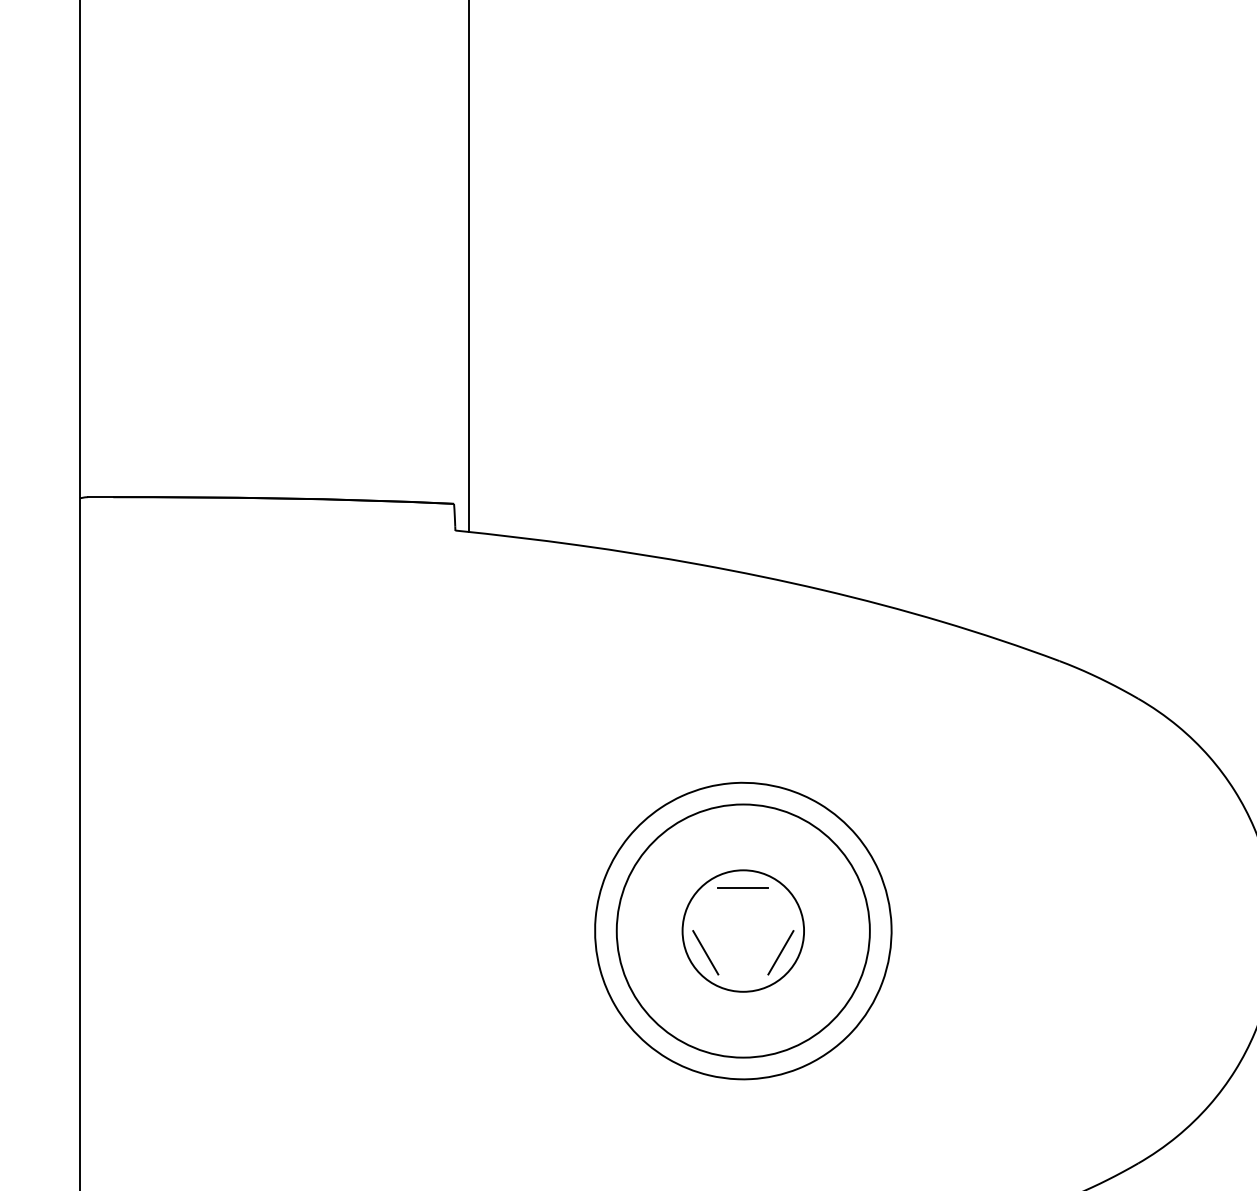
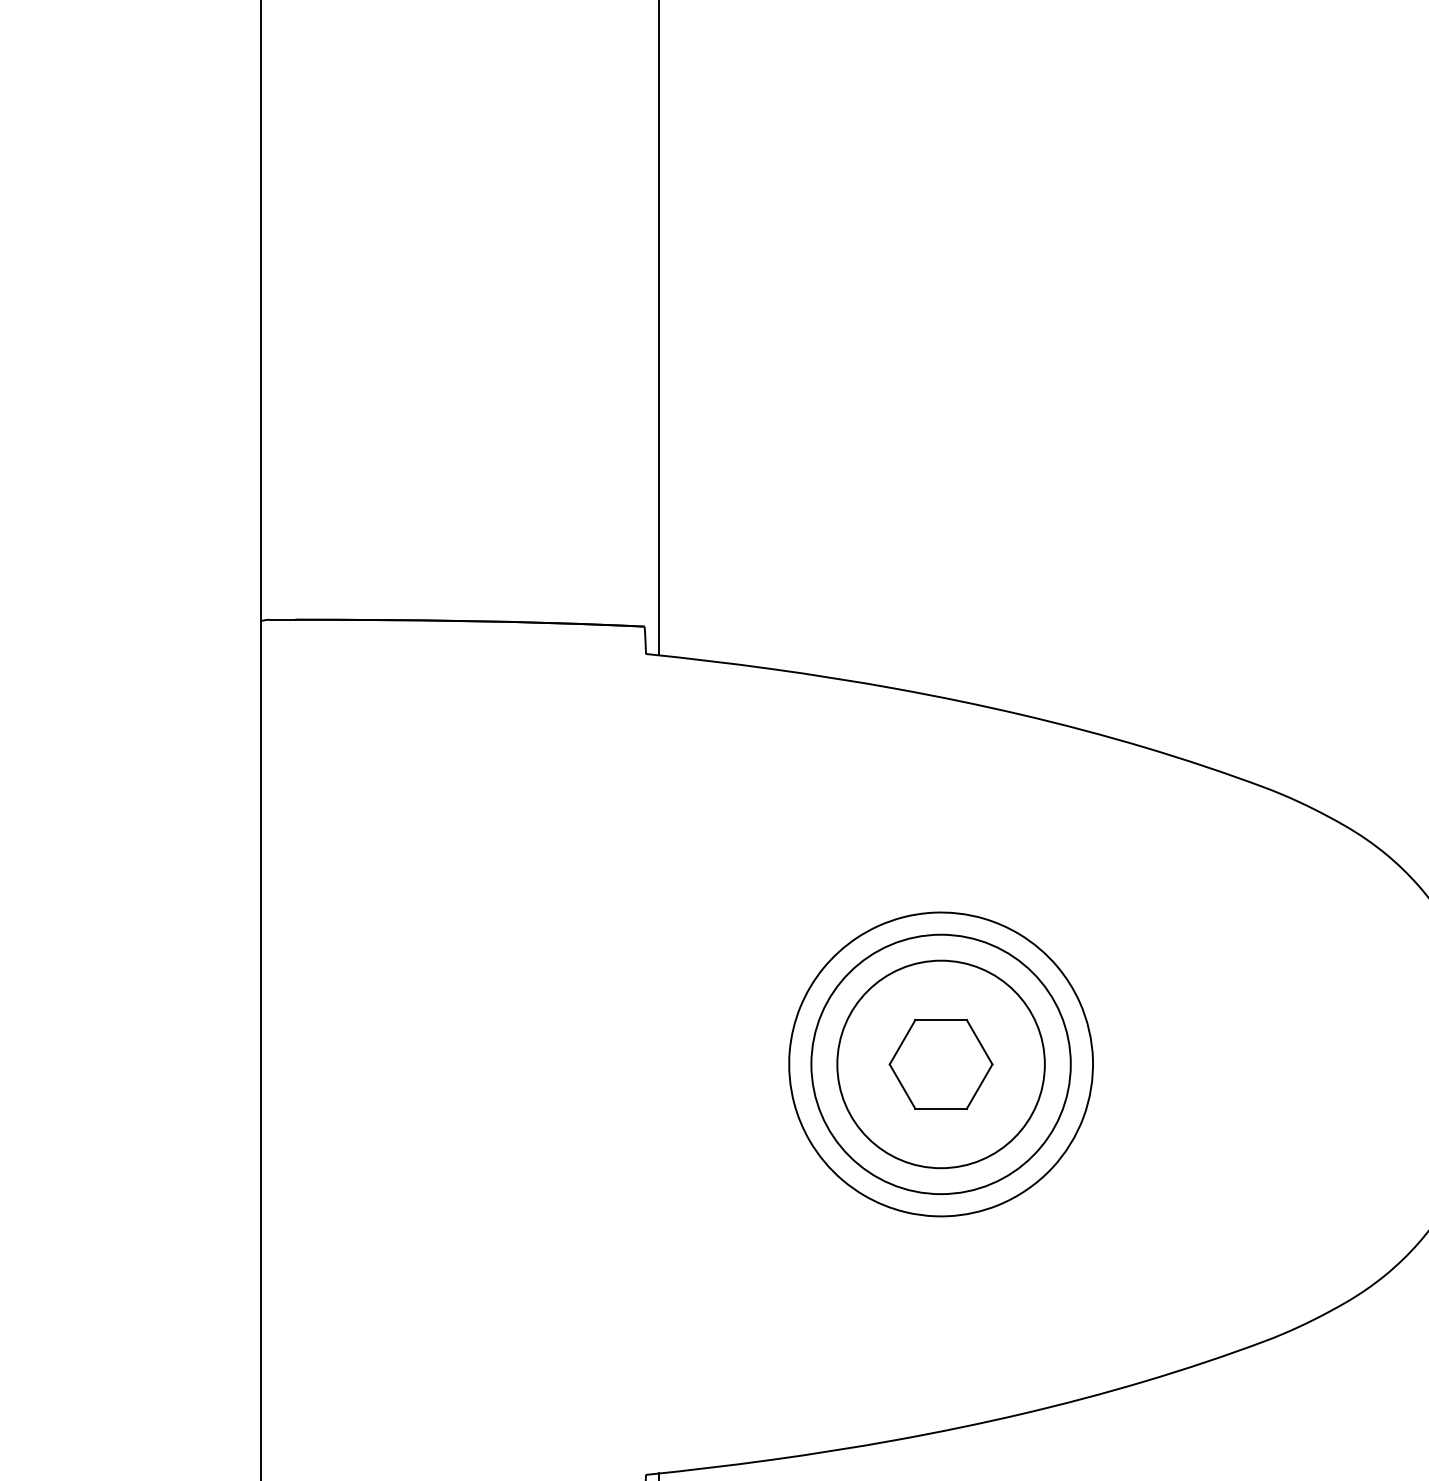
line: (705, 908) -> (902, 1041), added
line: (780, 908) -> (979, 1041), added
circle: (742, 931) -> (940, 1064), size x1.67
line: (742, 974) -> (940, 1108), added

